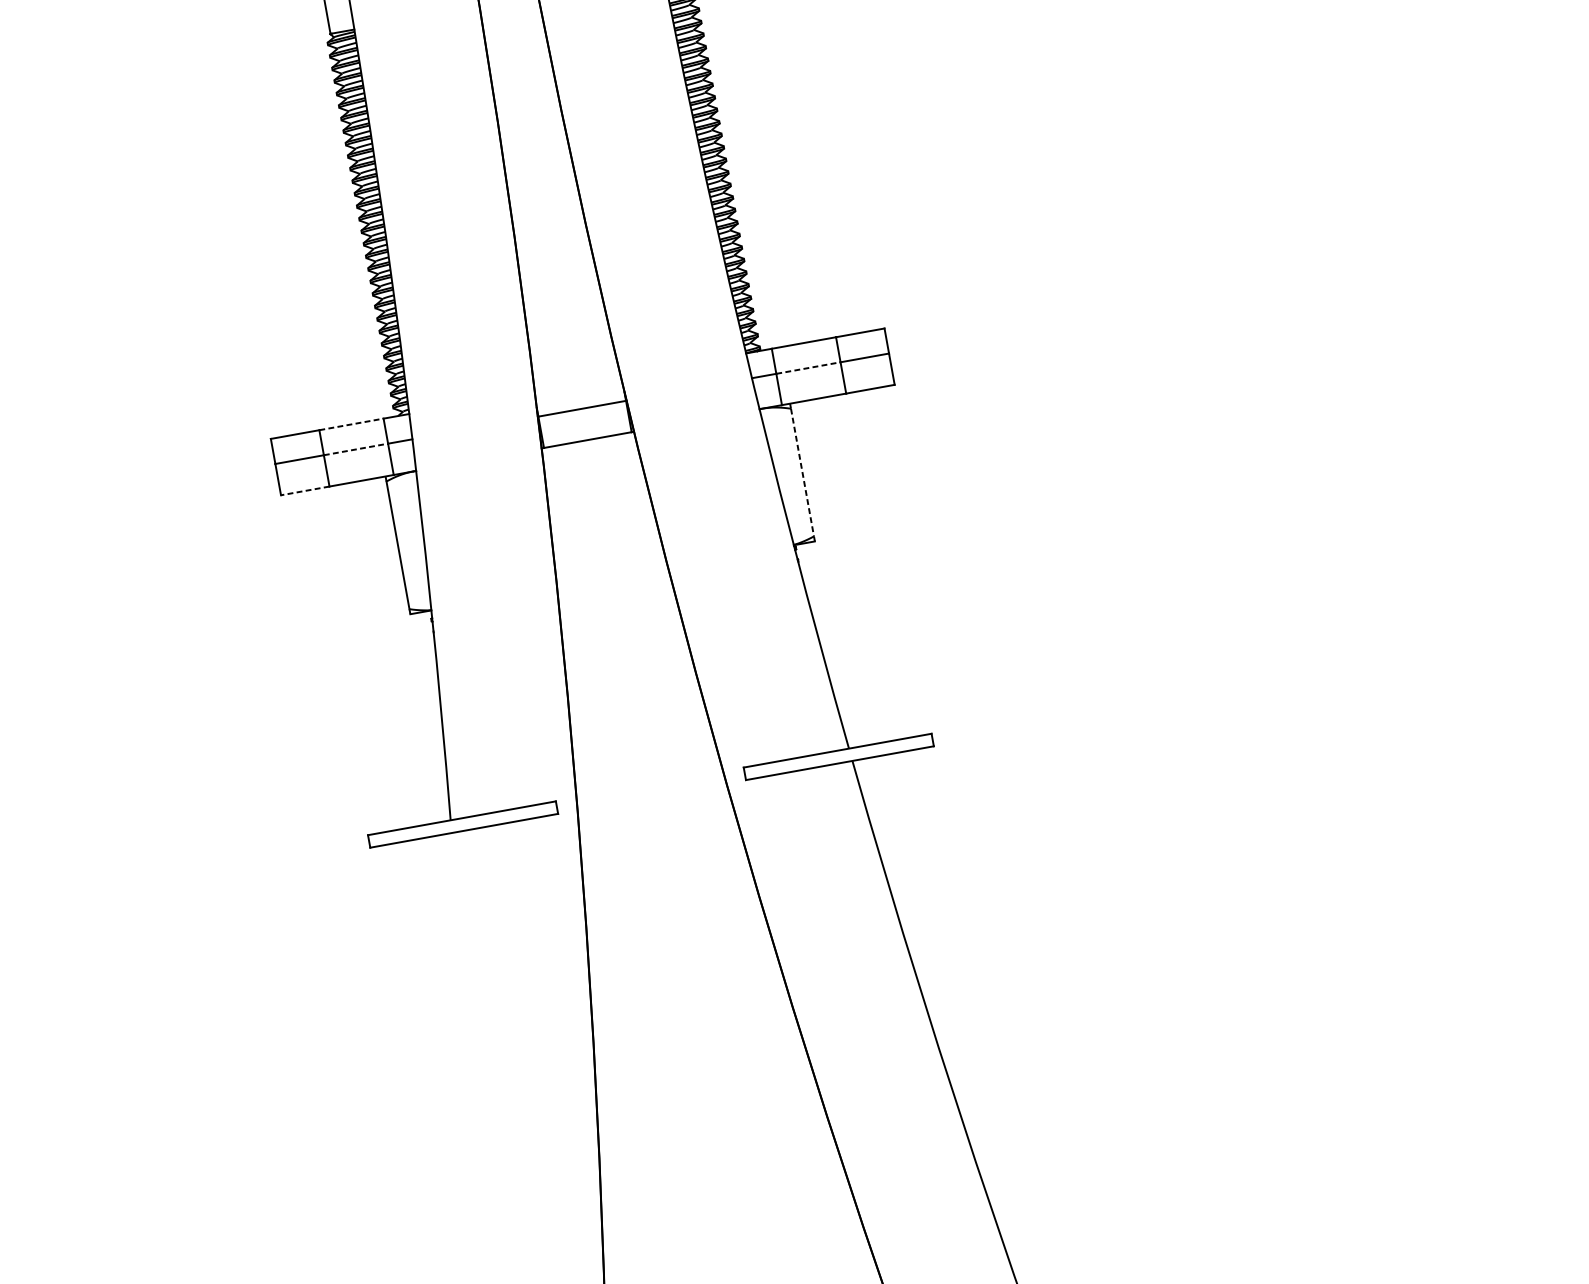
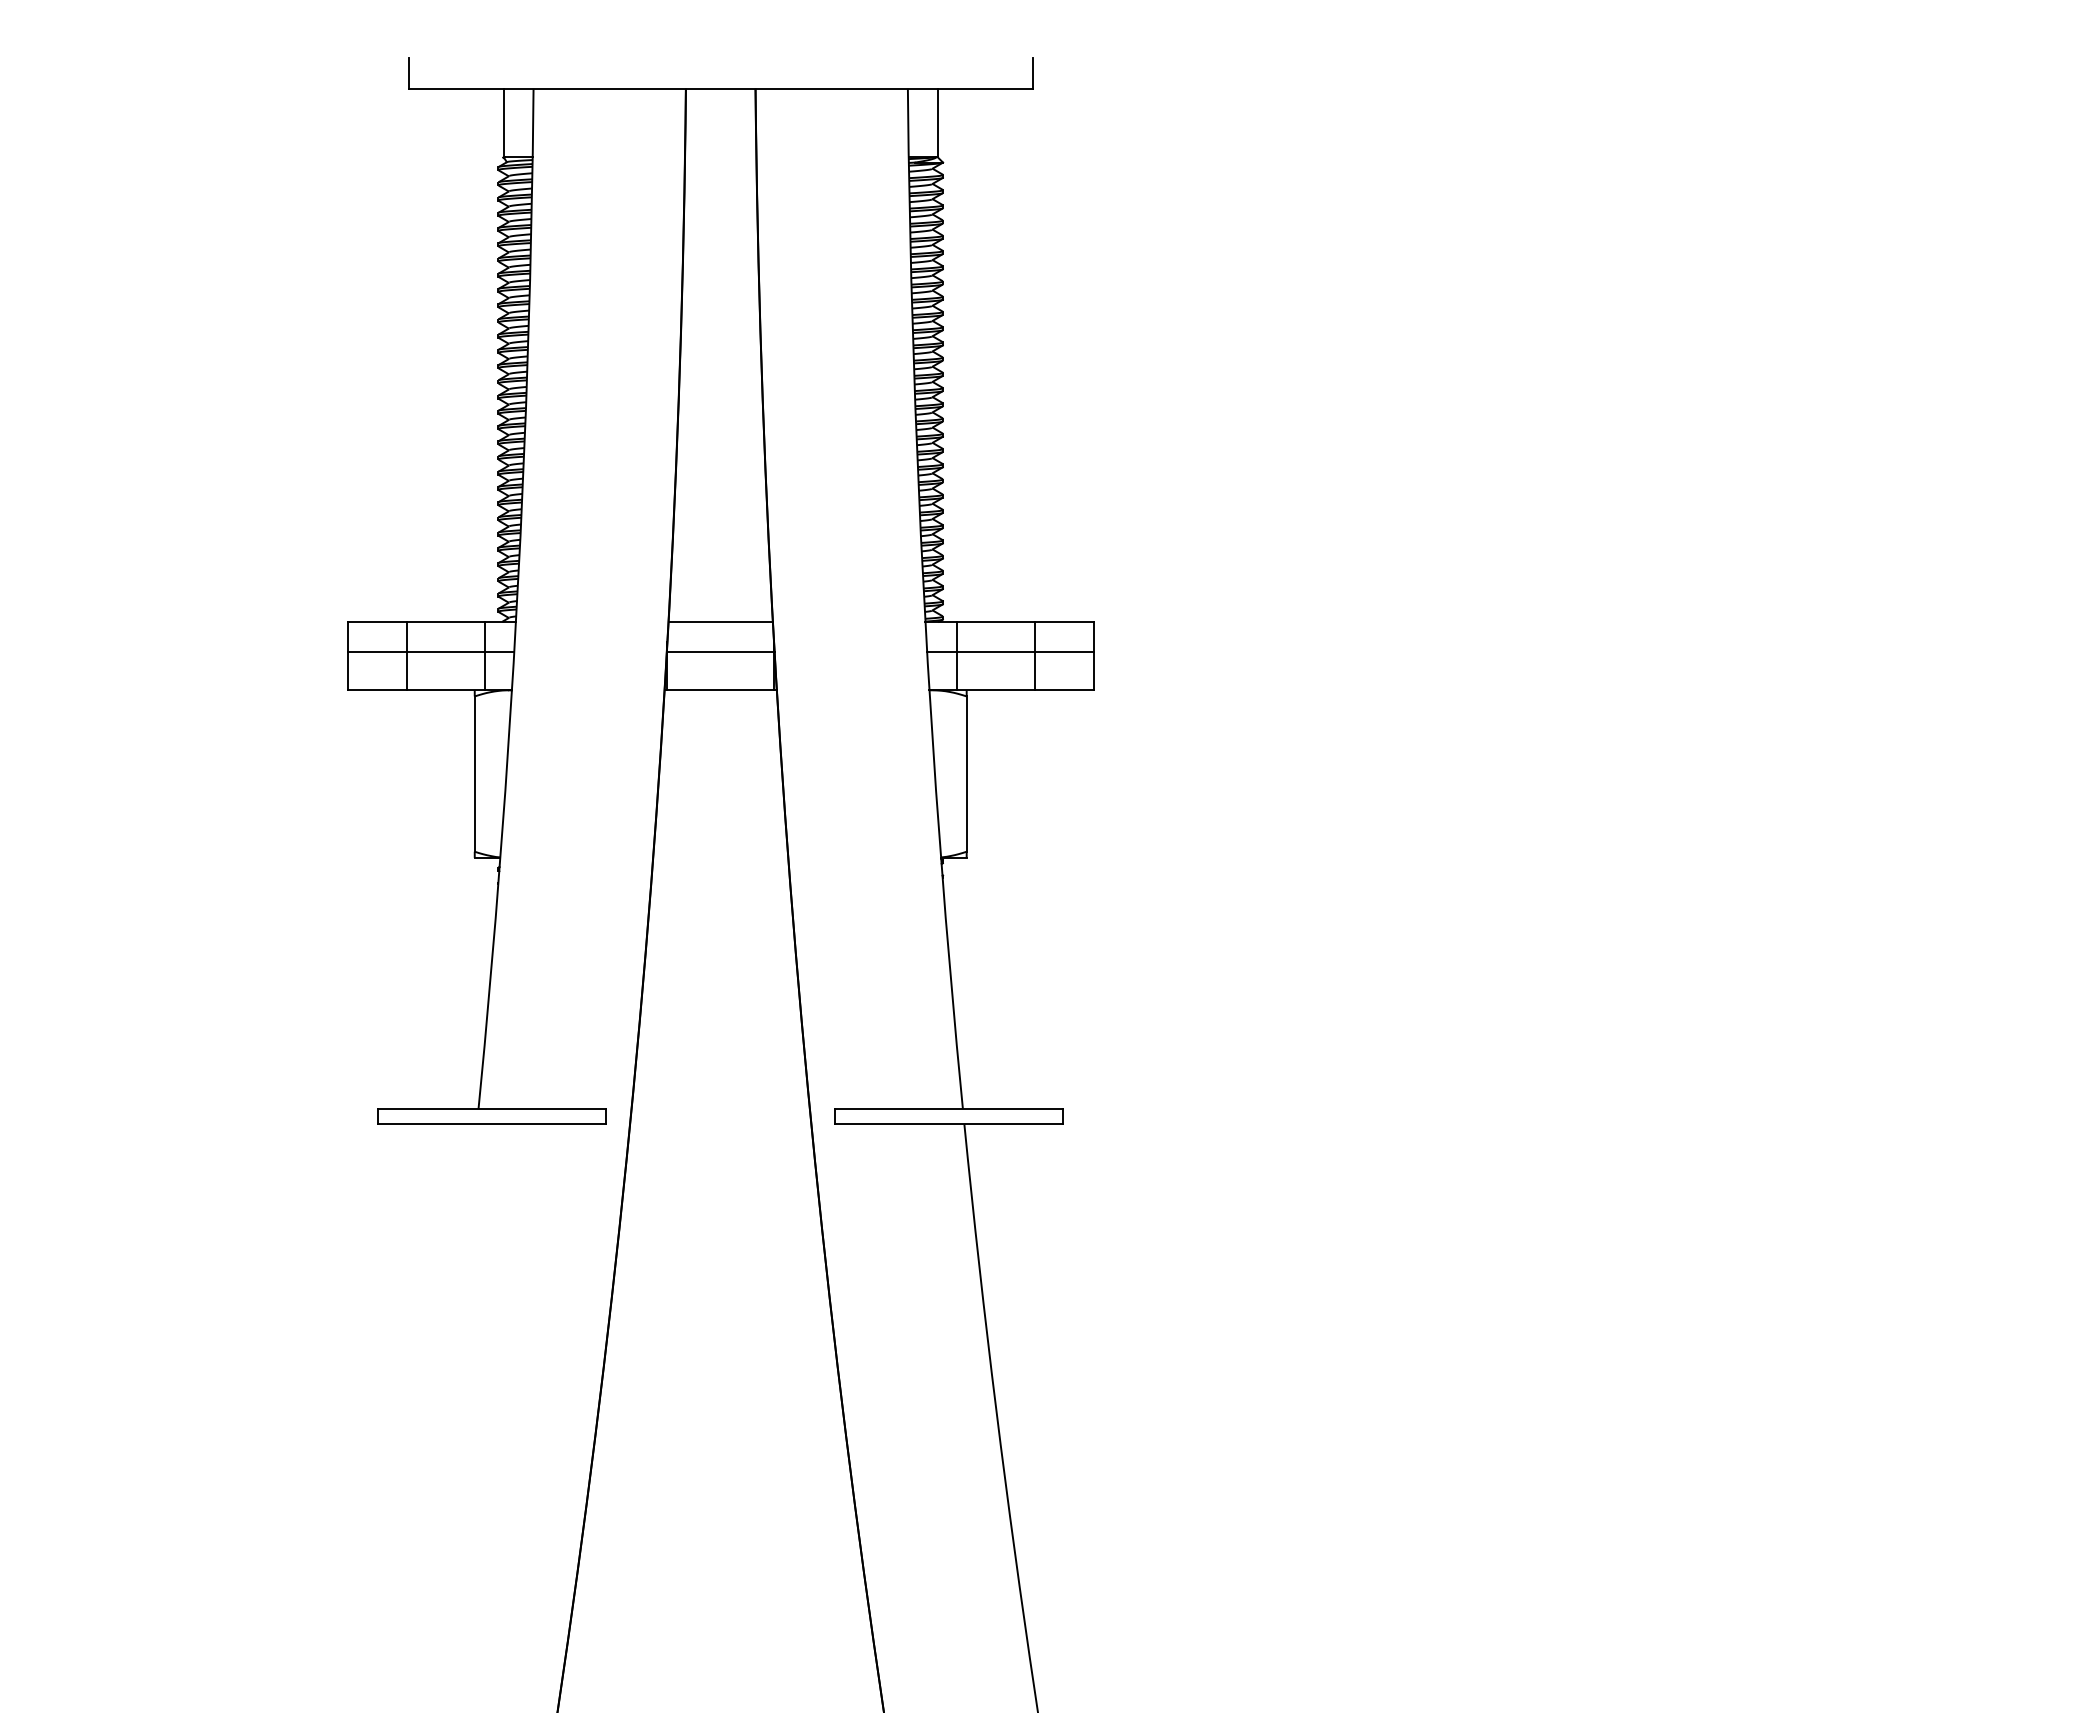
line: (809, 368) -> (996, 652), dashed -> solid
line: (577, 383) -> (720, 621), added
line: (352, 424) -> (446, 621), dashed -> solid
line: (356, 449) -> (446, 652), dashed -> solid
line: (802, 472) -> (966, 774), dashed -> solid
line: (304, 491) -> (376, 690), dashed -> solid

